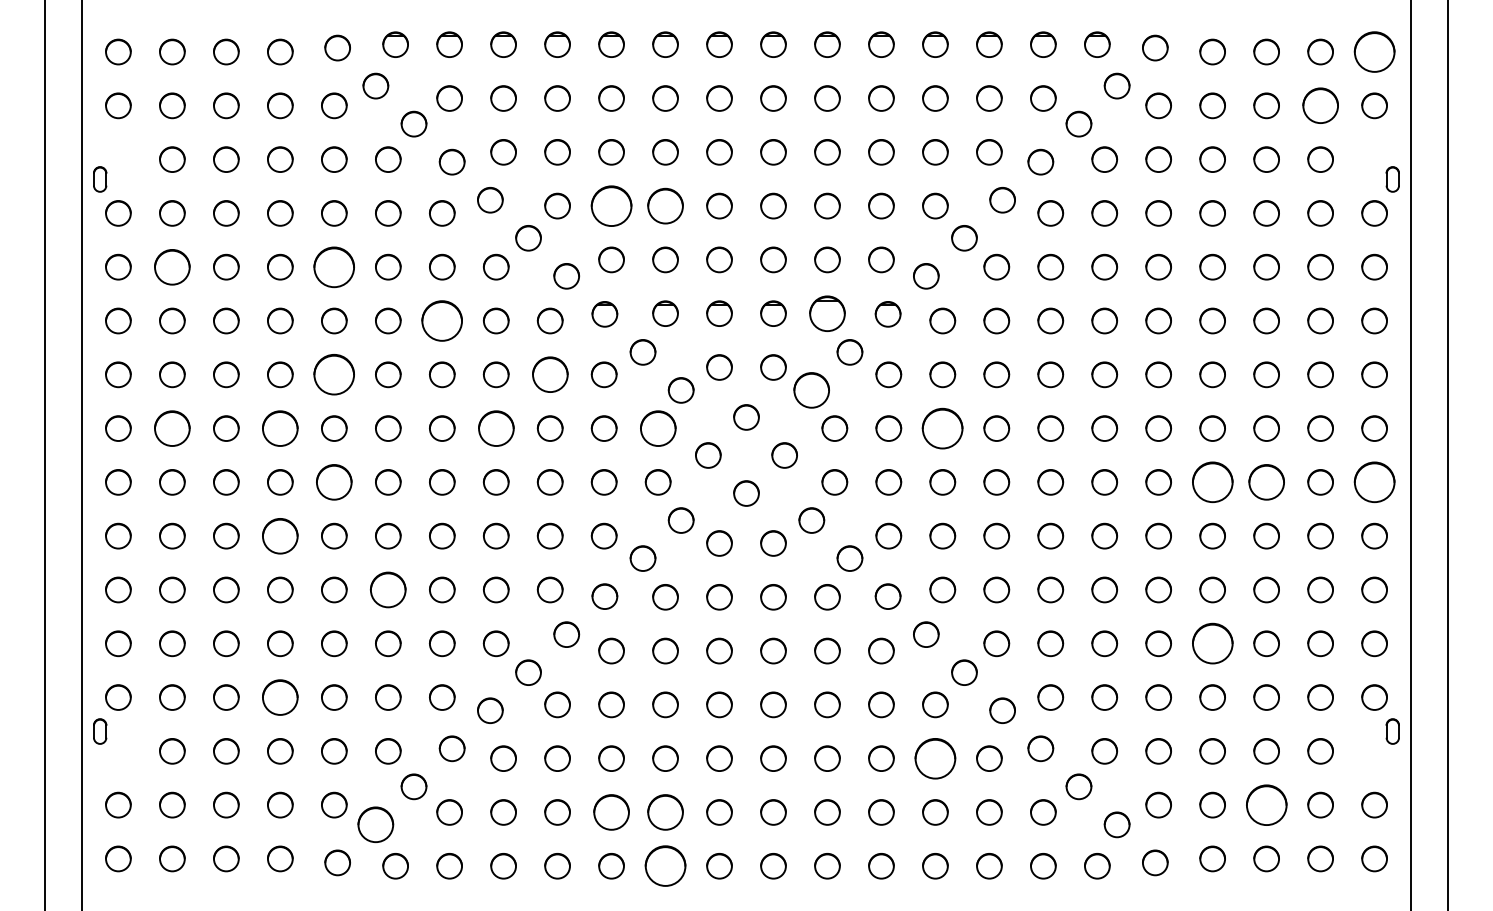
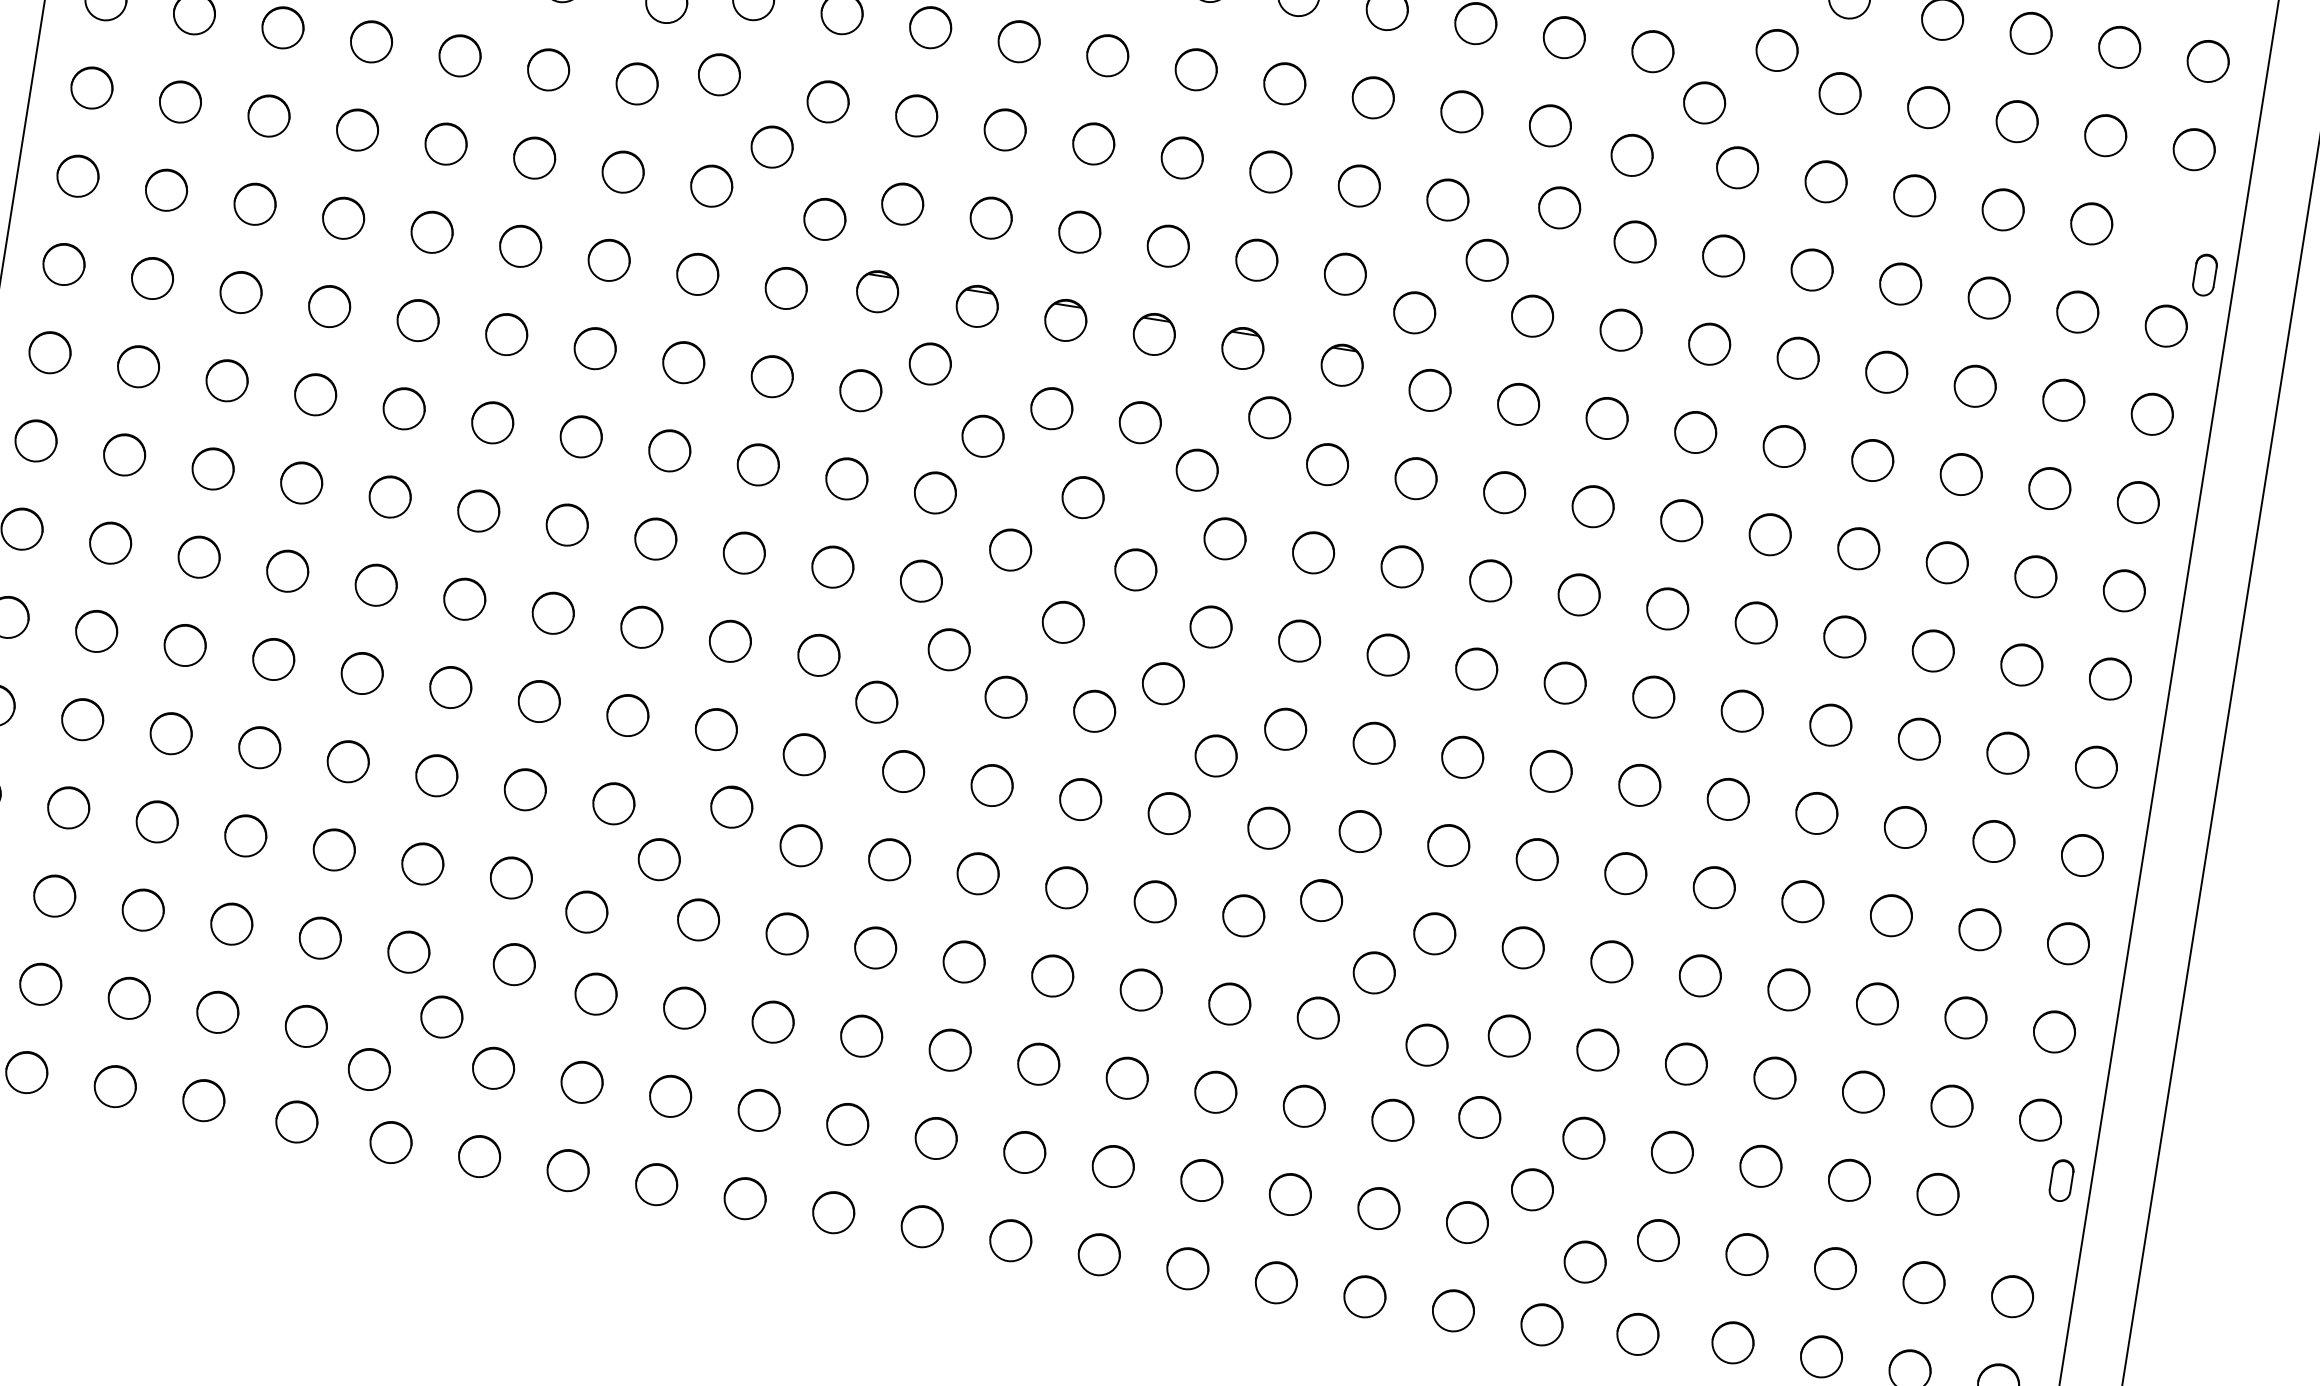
part: (1374, 51) -> (2208, 60), size x0.62
part: (1320, 105) -> (2105, 135), size x0.71
part: (611, 205) -> (916, 114), size x0.62
part: (665, 205) -> (1005, 128), size x0.71
part: (172, 266) -> (180, 100), size x0.71
part: (334, 266) -> (446, 142), size x0.62
part: (827, 313) -> (1242, 348), size x0.71
part: (442, 320) -> (609, 259), size x0.62
part: (334, 374) -> (418, 320), size x0.62
part: (549, 374) -> (771, 375), size x0.71
part: (811, 390) -> (1196, 470), size x0.71
circle: (172, 428) -> (138, 366), size x0.71
circle: (280, 428) -> (315, 394), size x0.71
part: (495, 428) -> (668, 450), size x0.71
part: (657, 428) -> (934, 492), size x0.71
part: (942, 428) -> (1401, 566), size x0.62
circle: (334, 482) -> (390, 497), size x0.71
circle: (1212, 482) -> (1830, 725), size x0.62
circle: (1266, 482) -> (1919, 739), size x0.71
circle: (1374, 482) -> (2096, 767), size x0.62
part: (280, 535) -> (288, 570), size x0.71
part: (388, 589) -> (451, 686), size x0.71
part: (1212, 643) -> (1788, 989), size x0.62
circle: (280, 697) -> (246, 835), size x0.71
circle: (935, 758) -> (1304, 1106), size x0.62
part: (1266, 804) -> (1835, 1267), size x0.62
circle: (611, 812) -> (759, 1110), size x0.71
circle: (665, 812) -> (847, 1124), size x0.71
part: (375, 824) -> (368, 1068), size x0.71
circle: (665, 866) -> (833, 1213), size x0.62

